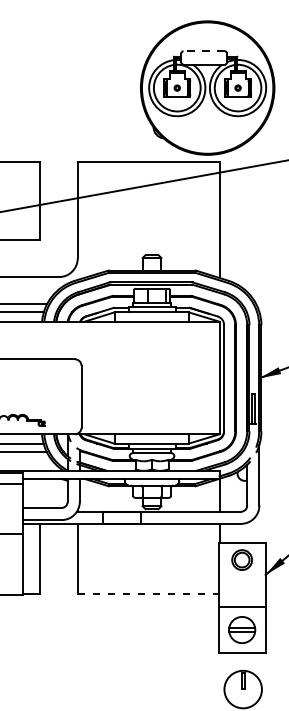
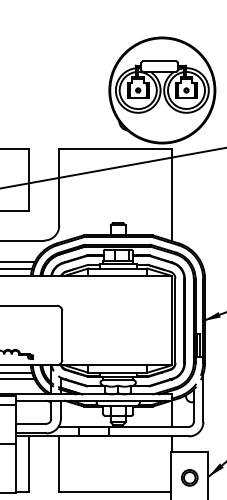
line: (204, 51) -> (159, 61), dashed -> solid
part: (241, 559) -> (189, 477), moved
line: (148, 593) -> (115, 491), dashed -> solid

